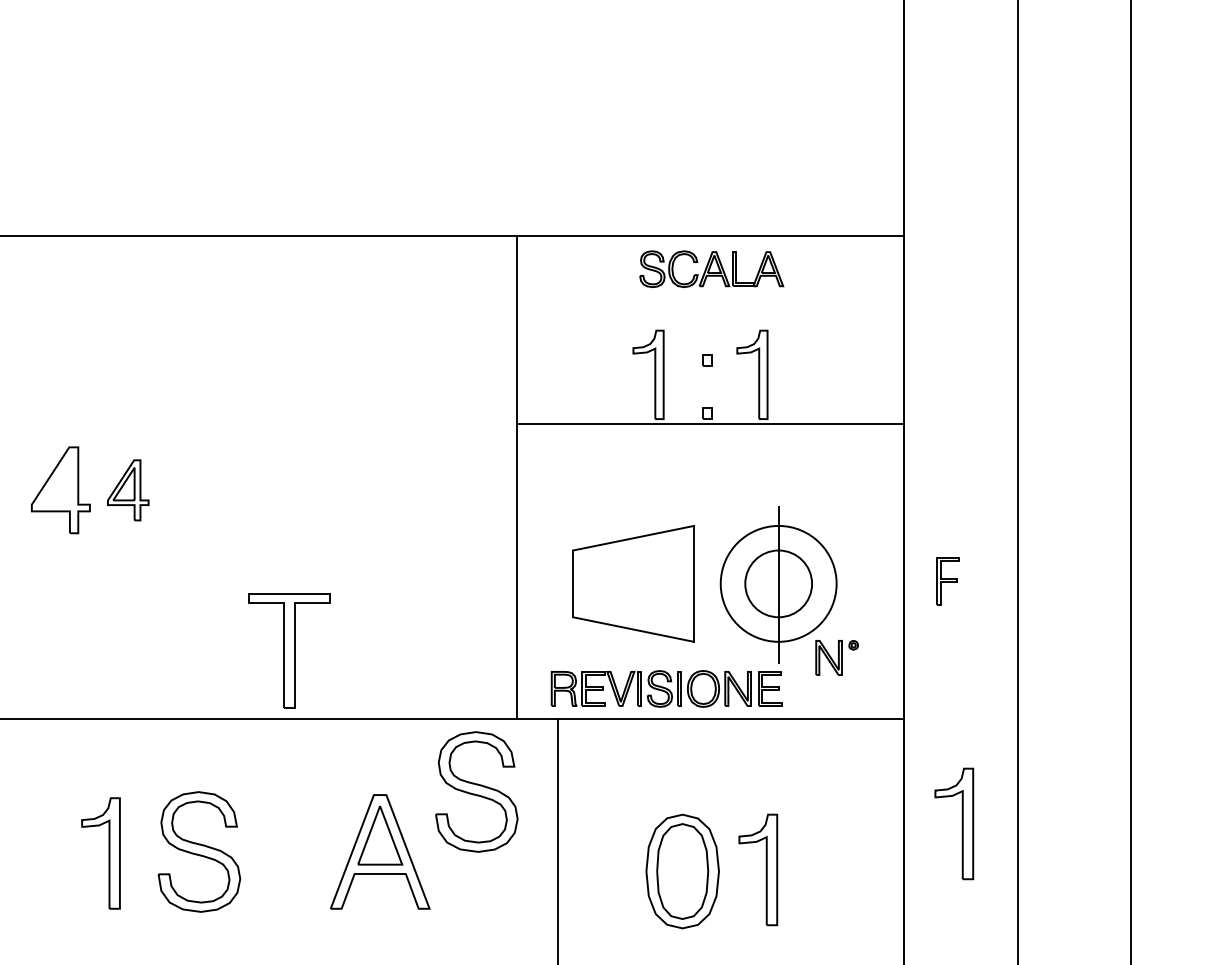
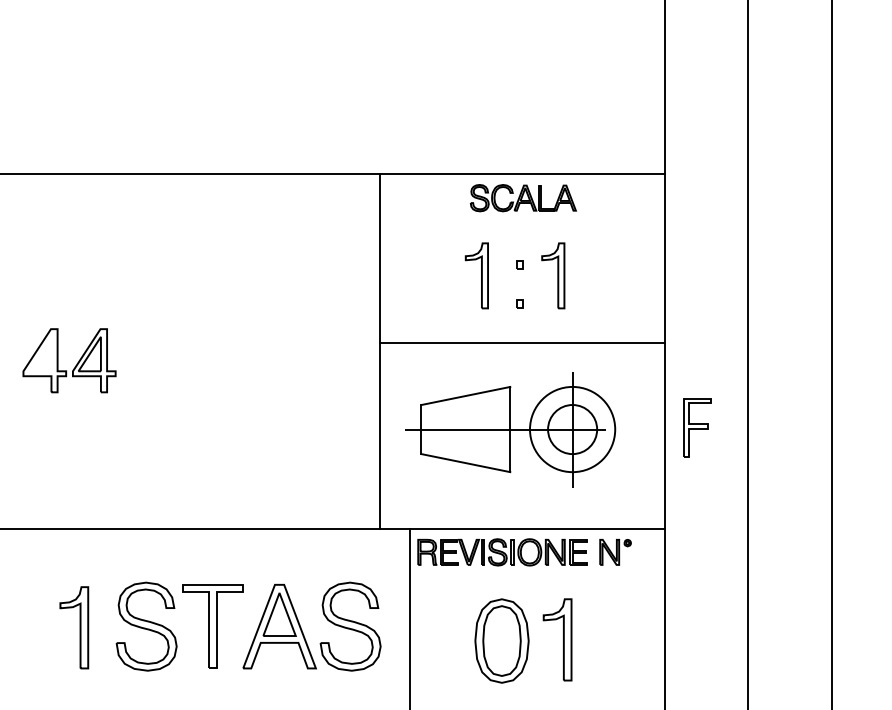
line: (710, 424) -> (522, 343), moved
part: (128, 490) -> (94, 360), size x1.43
part: (947, 581) -> (696, 427), size x1.67
line: (704, 583) -> (518, 429), added
part: (289, 650) -> (212, 626), moved
part: (836, 657) -> (615, 552), moved
part: (666, 688) -> (502, 552), moved
part: (476, 791) -> (350, 626), moved
part: (961, 823) -> (707, 605), removed

